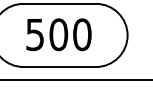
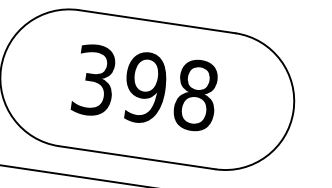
text: (59, 34) -> (146, 87), 500 -> 398

